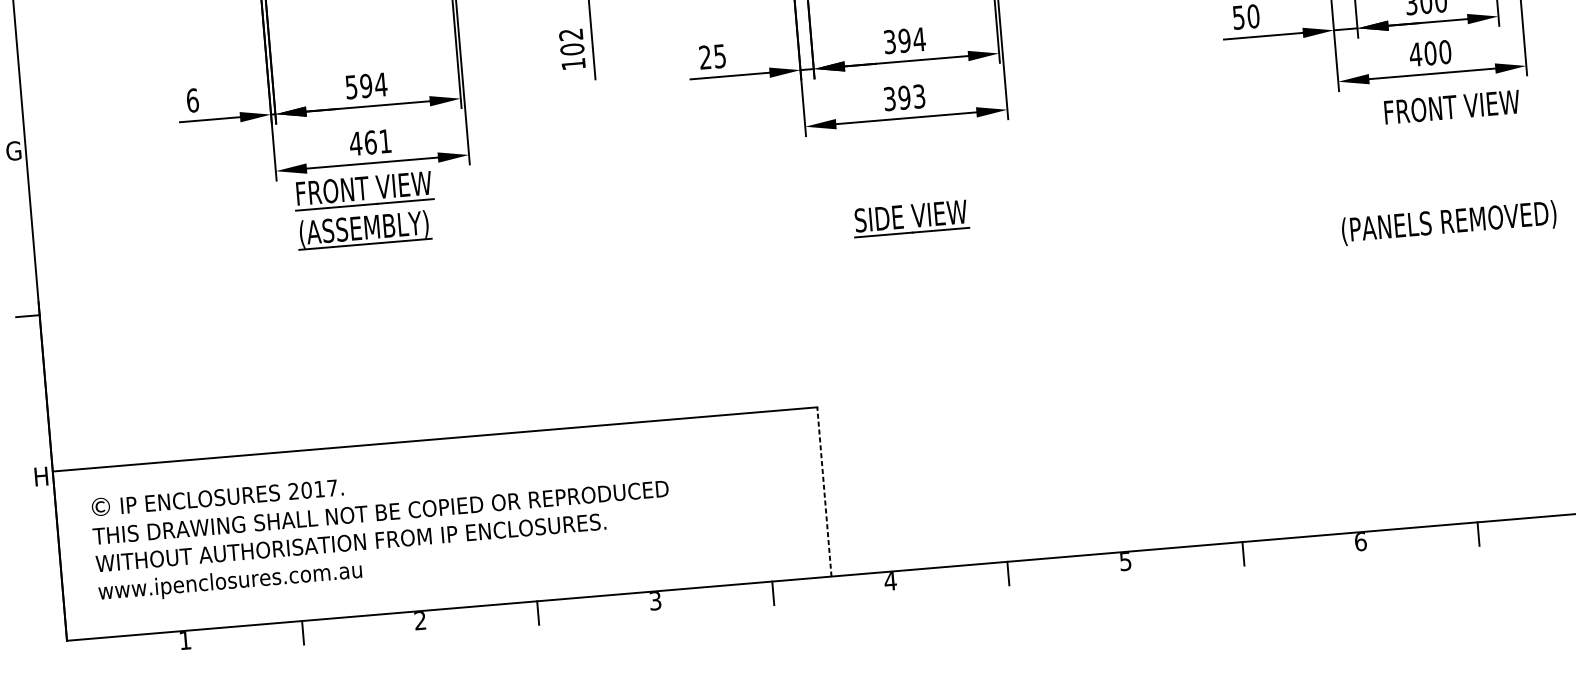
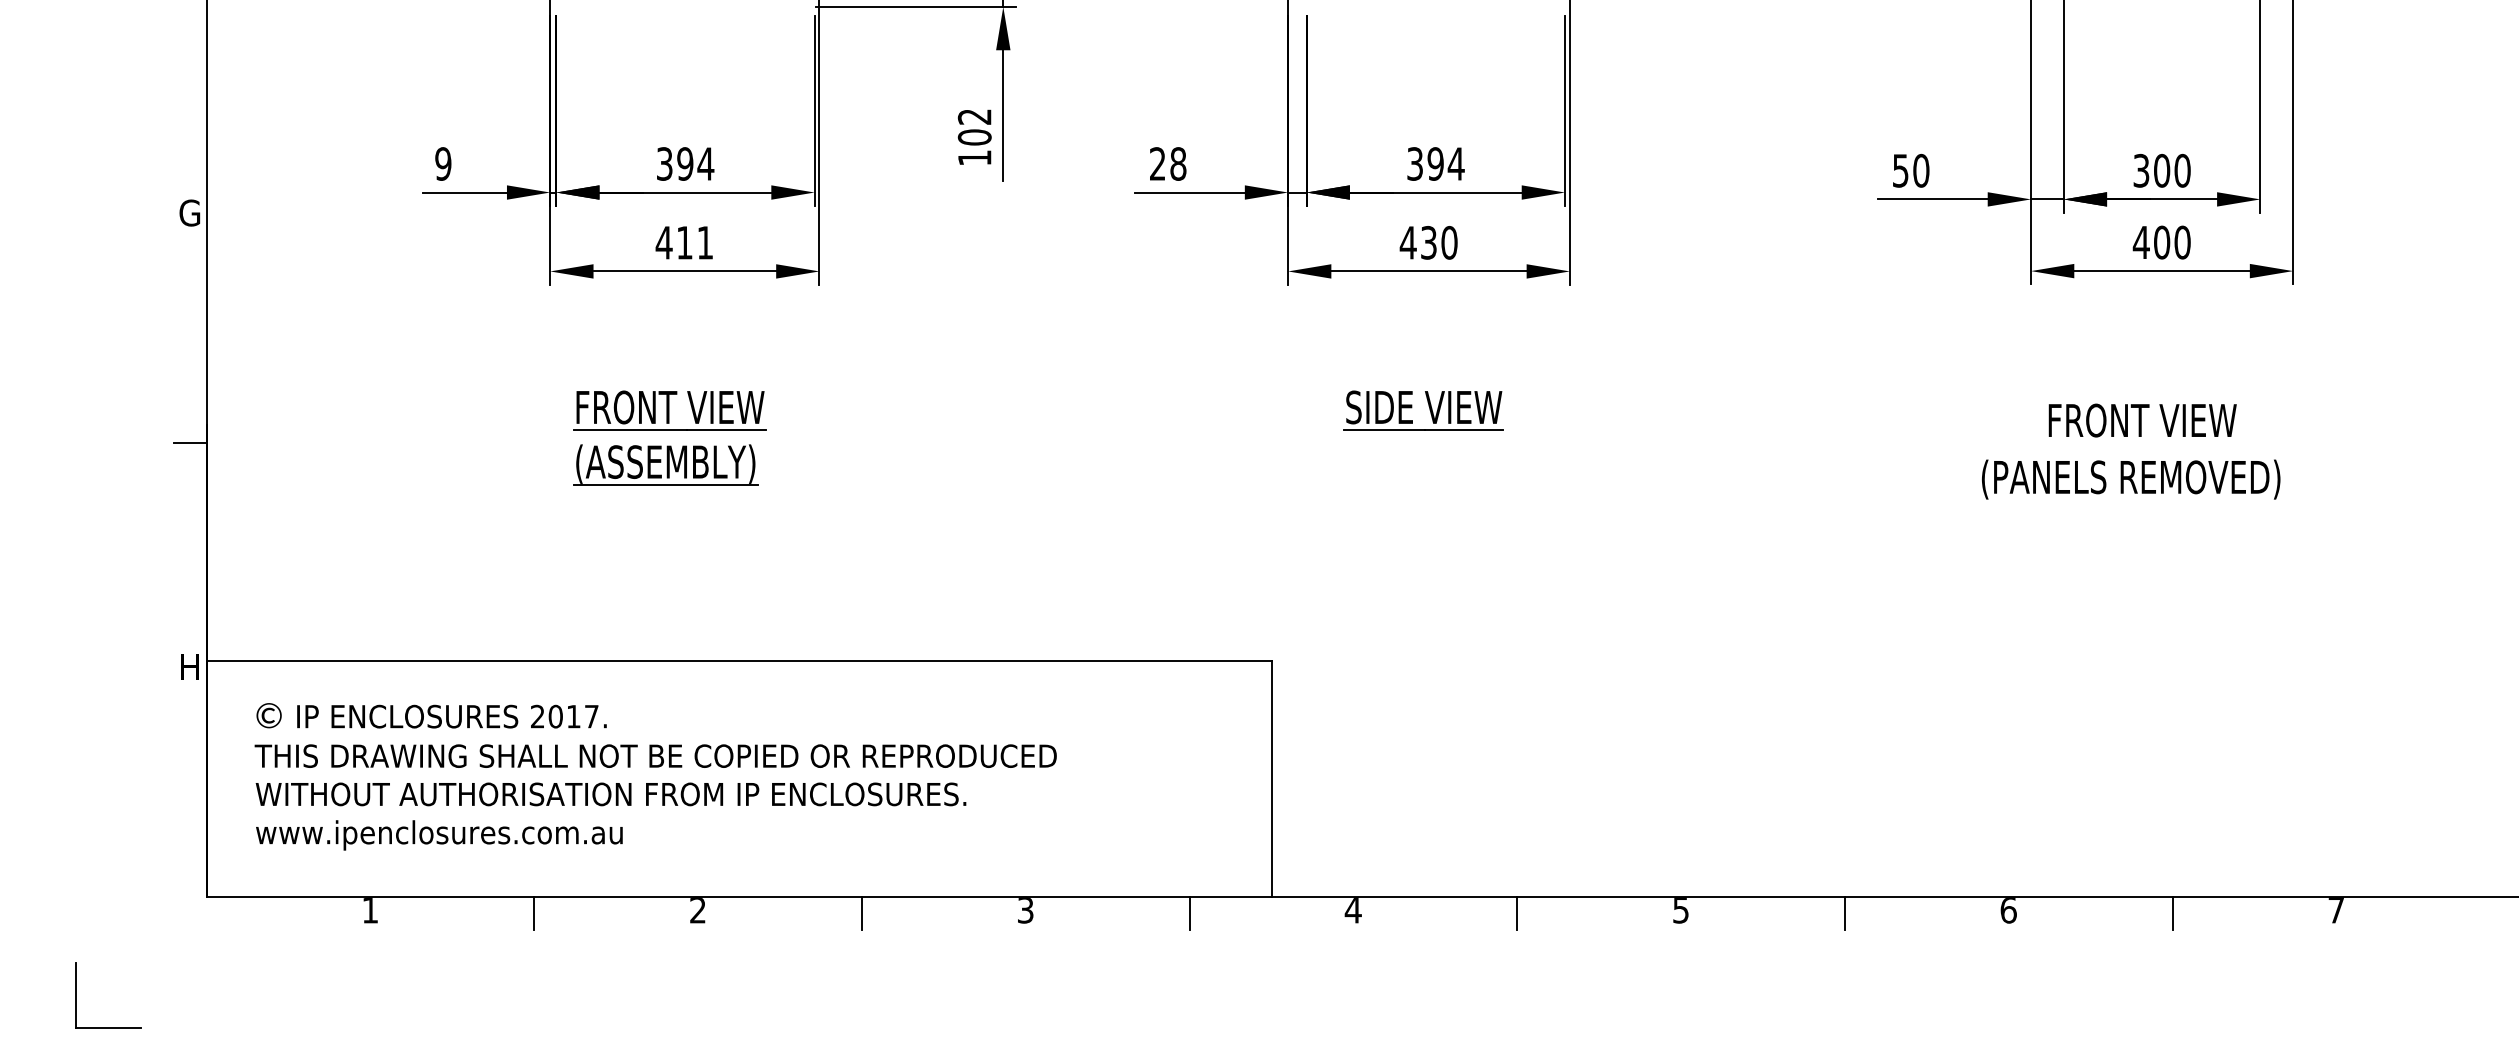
text: (720, 55) -> (1178, 163), 25 -> 28
text: (351, 86) -> (664, 163), 594 -> 394
text: (904, 97) -> (1428, 242), 393 -> 430
text: (192, 100) -> (443, 163), 6 -> 9
text: (1452, 107) -> (2142, 420), moved
text: (370, 142) -> (684, 242), 461 -> 411
part: (364, 204) -> (669, 430), moved
text: (1449, 222) -> (2131, 479), moved
line: (824, 492) -> (1272, 779), dashed -> solid

